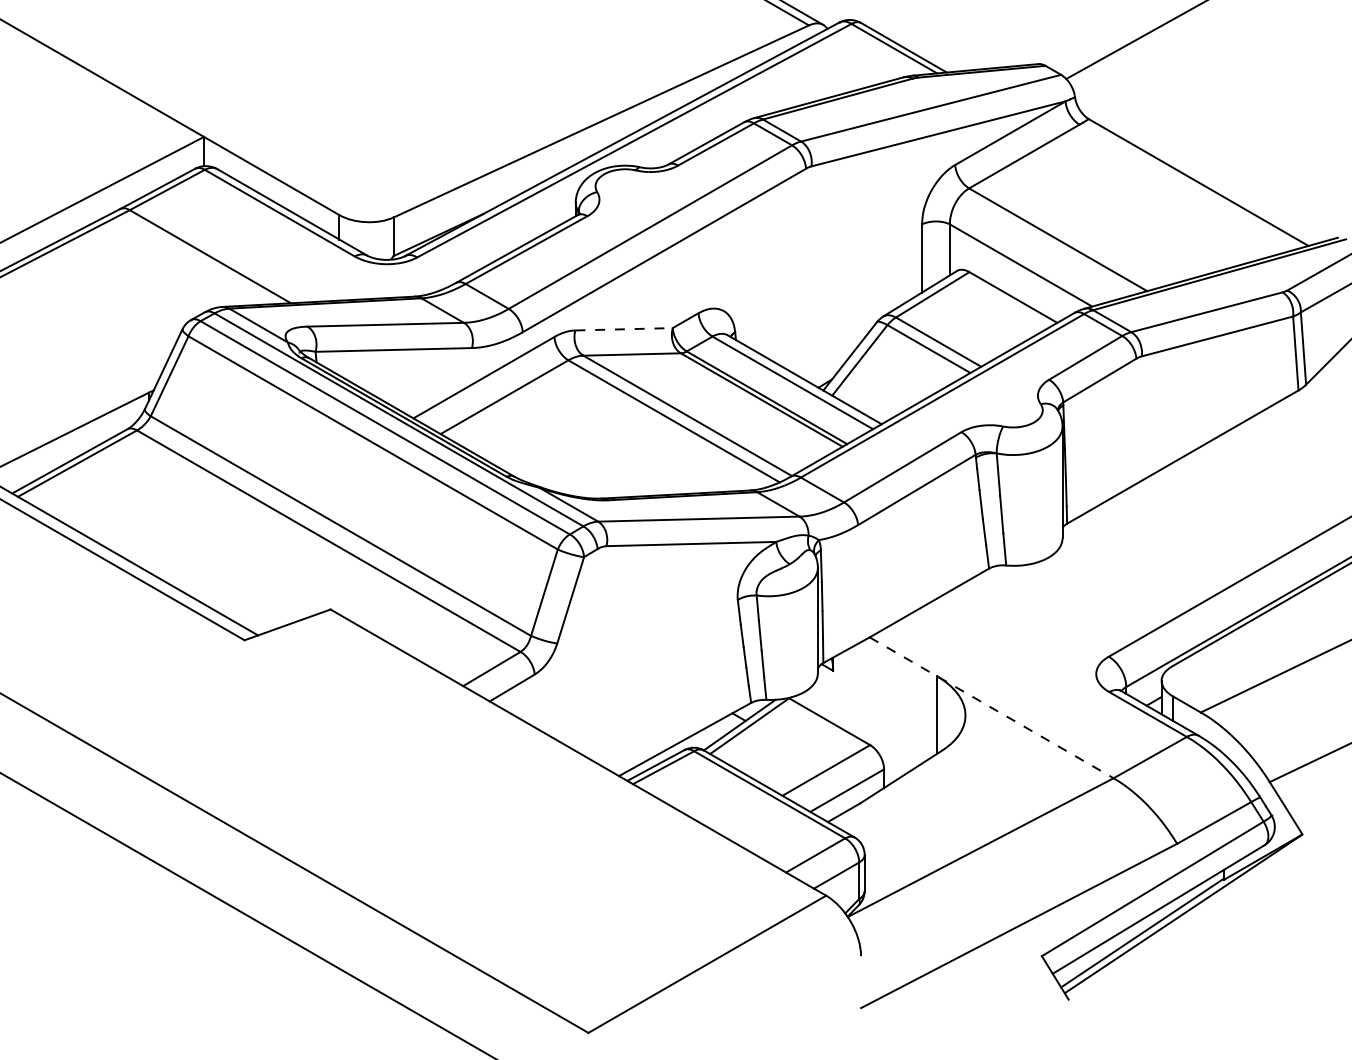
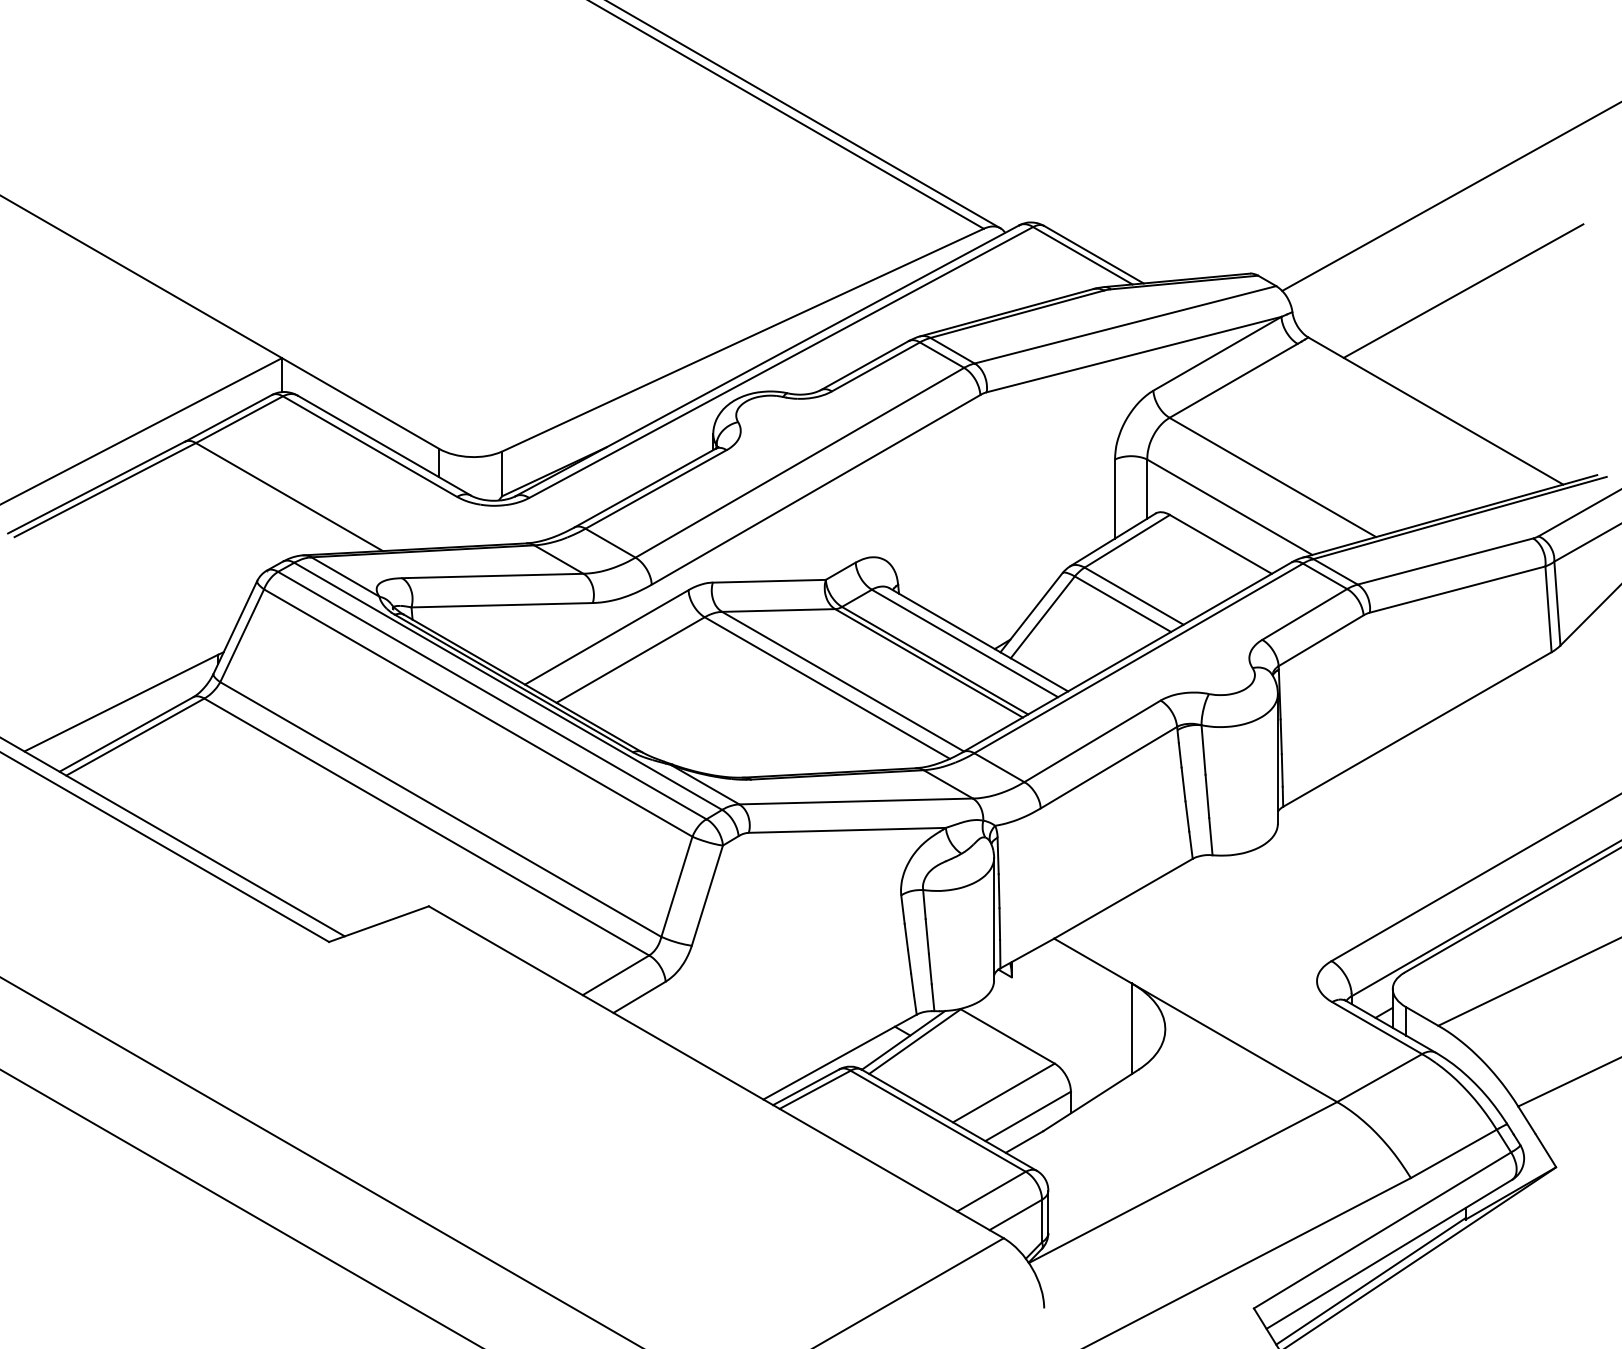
line: (1222, 78) -> (1463, 290), added
line: (624, 329) -> (769, 581), dashed -> solid
line: (992, 707) -> (1196, 1020), dashed -> solid

